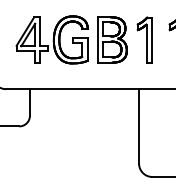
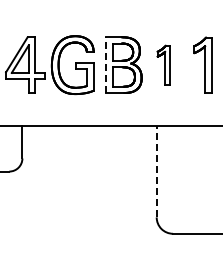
part: (144, 39) -> (163, 64), size x0.7
line: (98, 40) -> (106, 65), solid -> dashed
line: (138, 126) -> (156, 171), solid -> dashed

